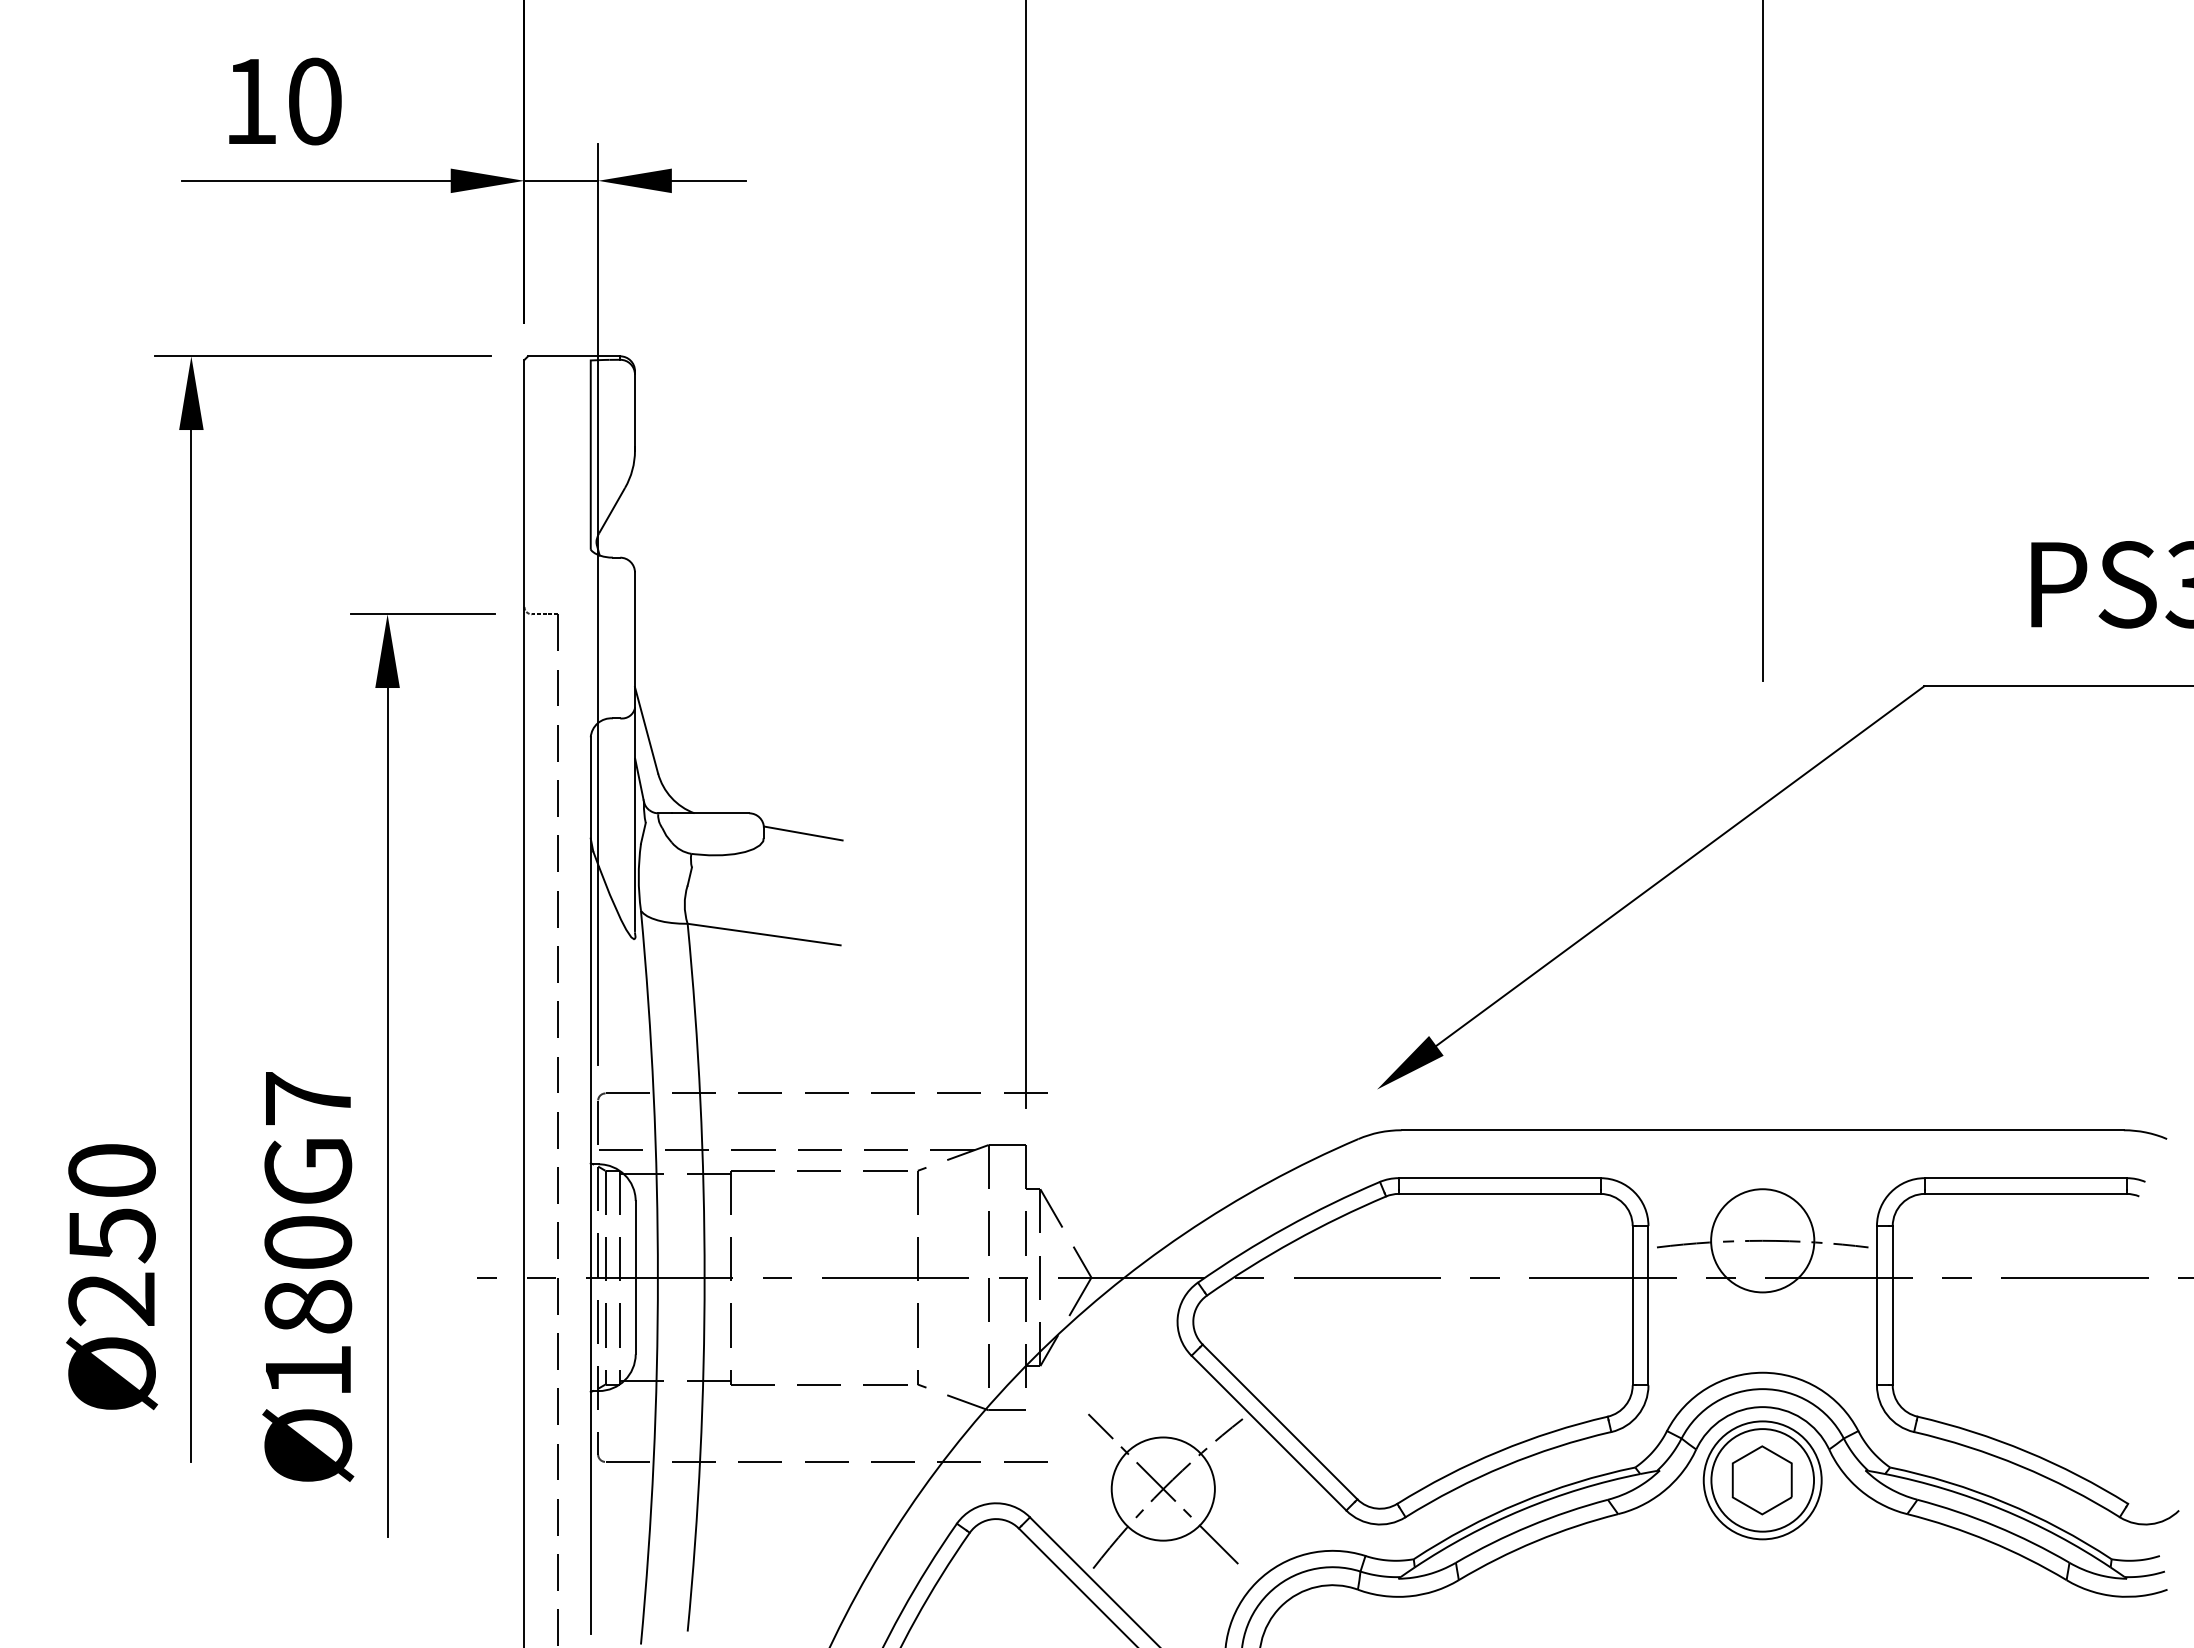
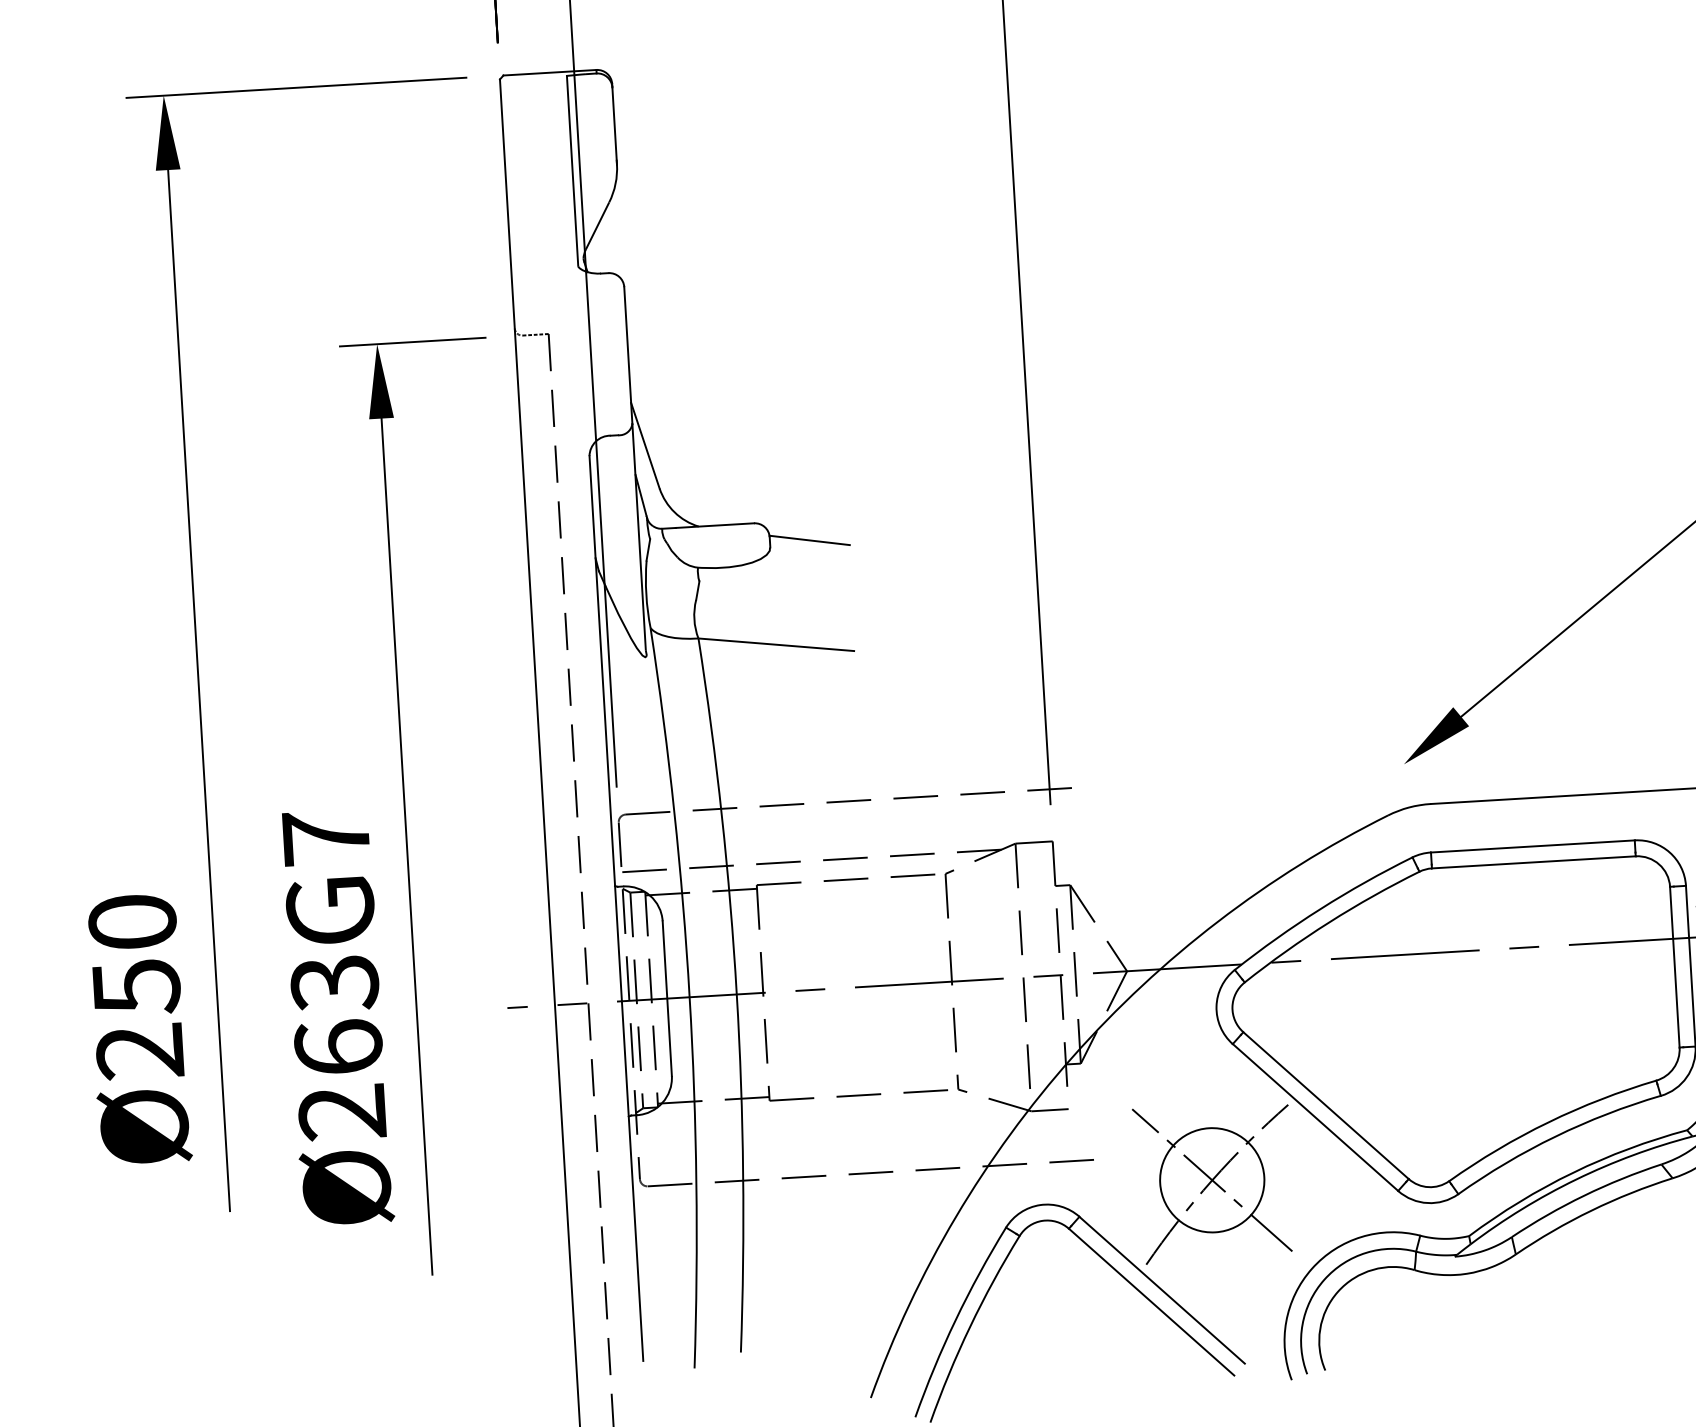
text: (308, 1307) -> (338, 1048), Ø180G7 -> Ø263G7

